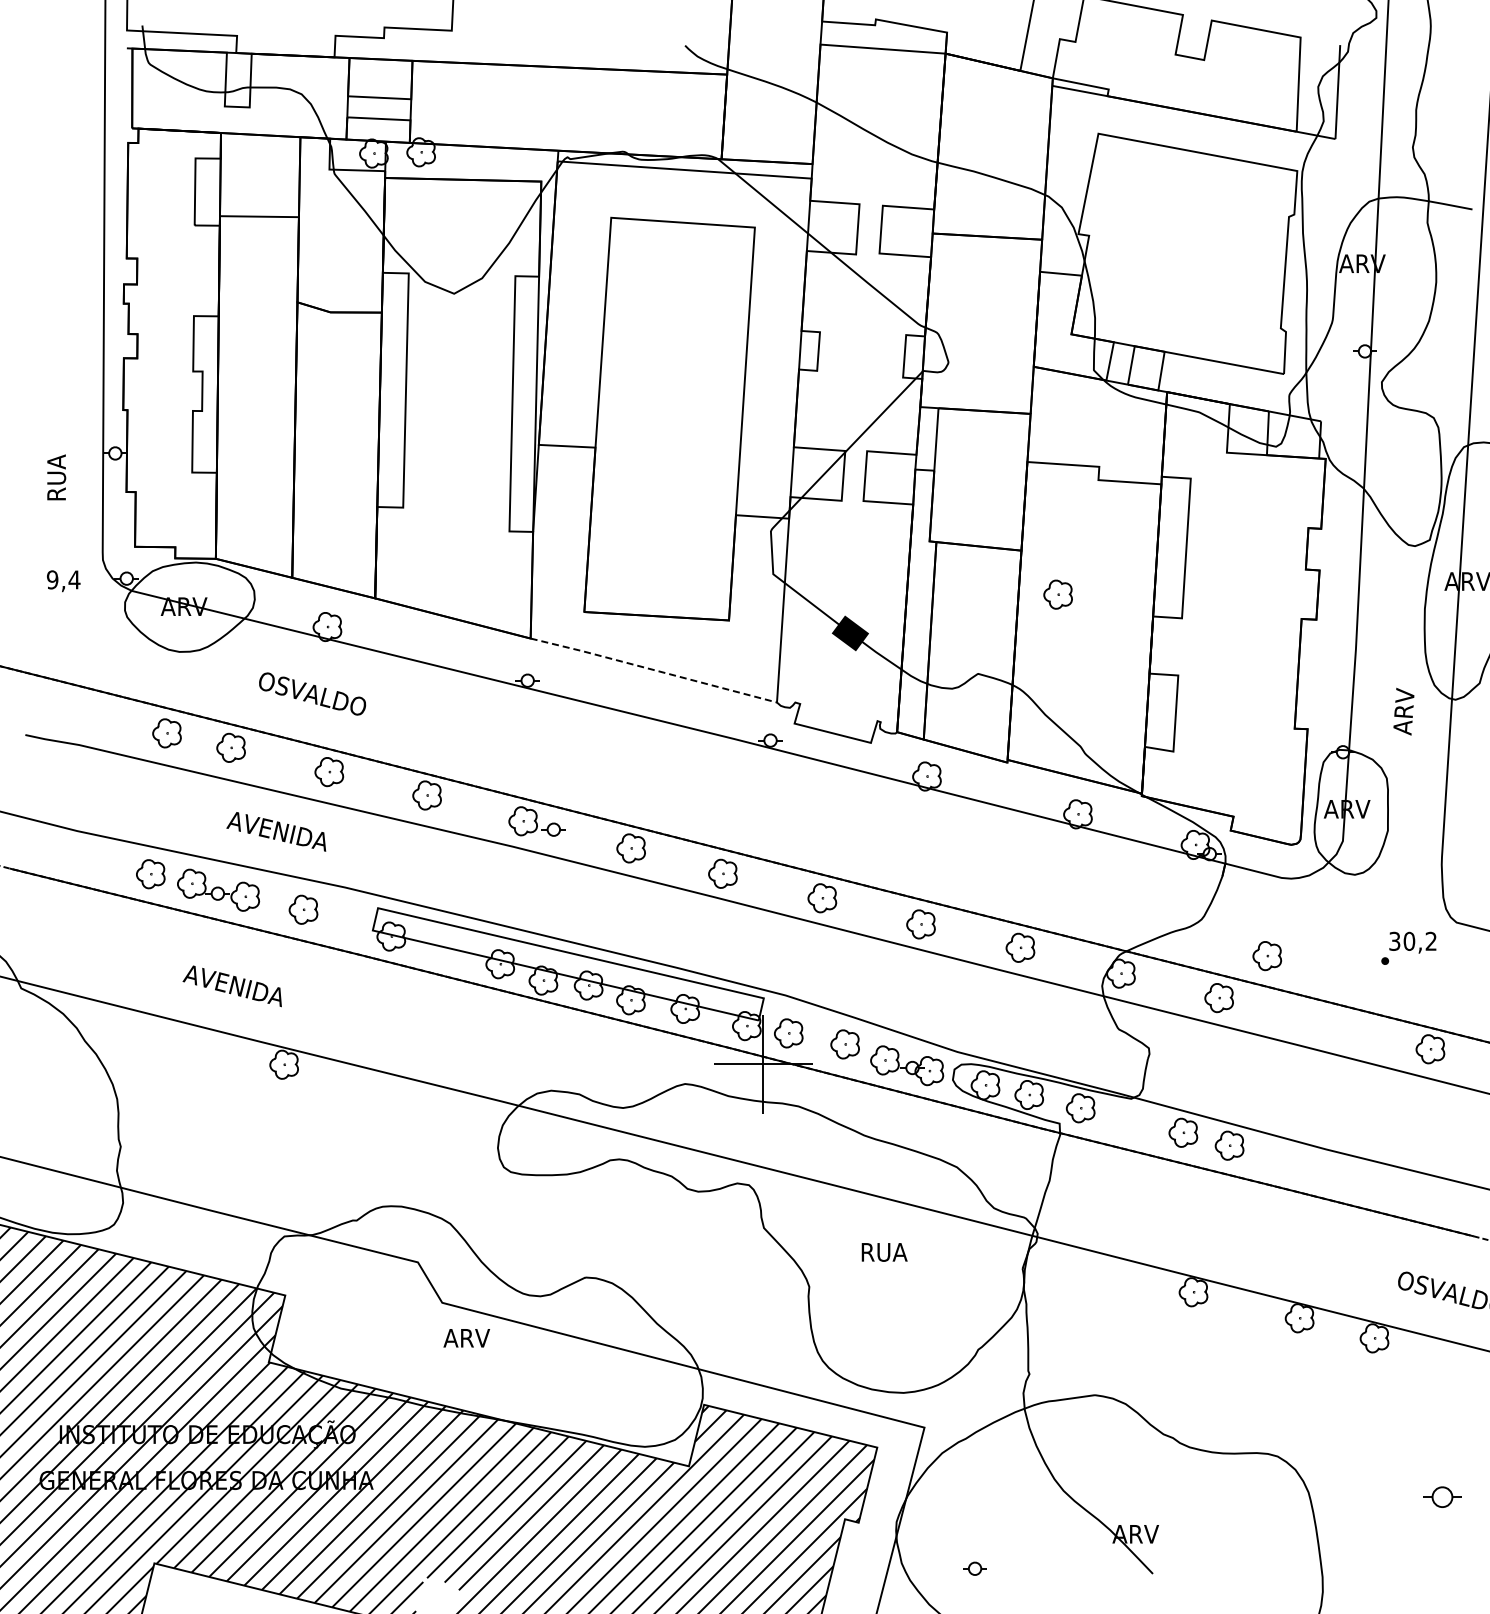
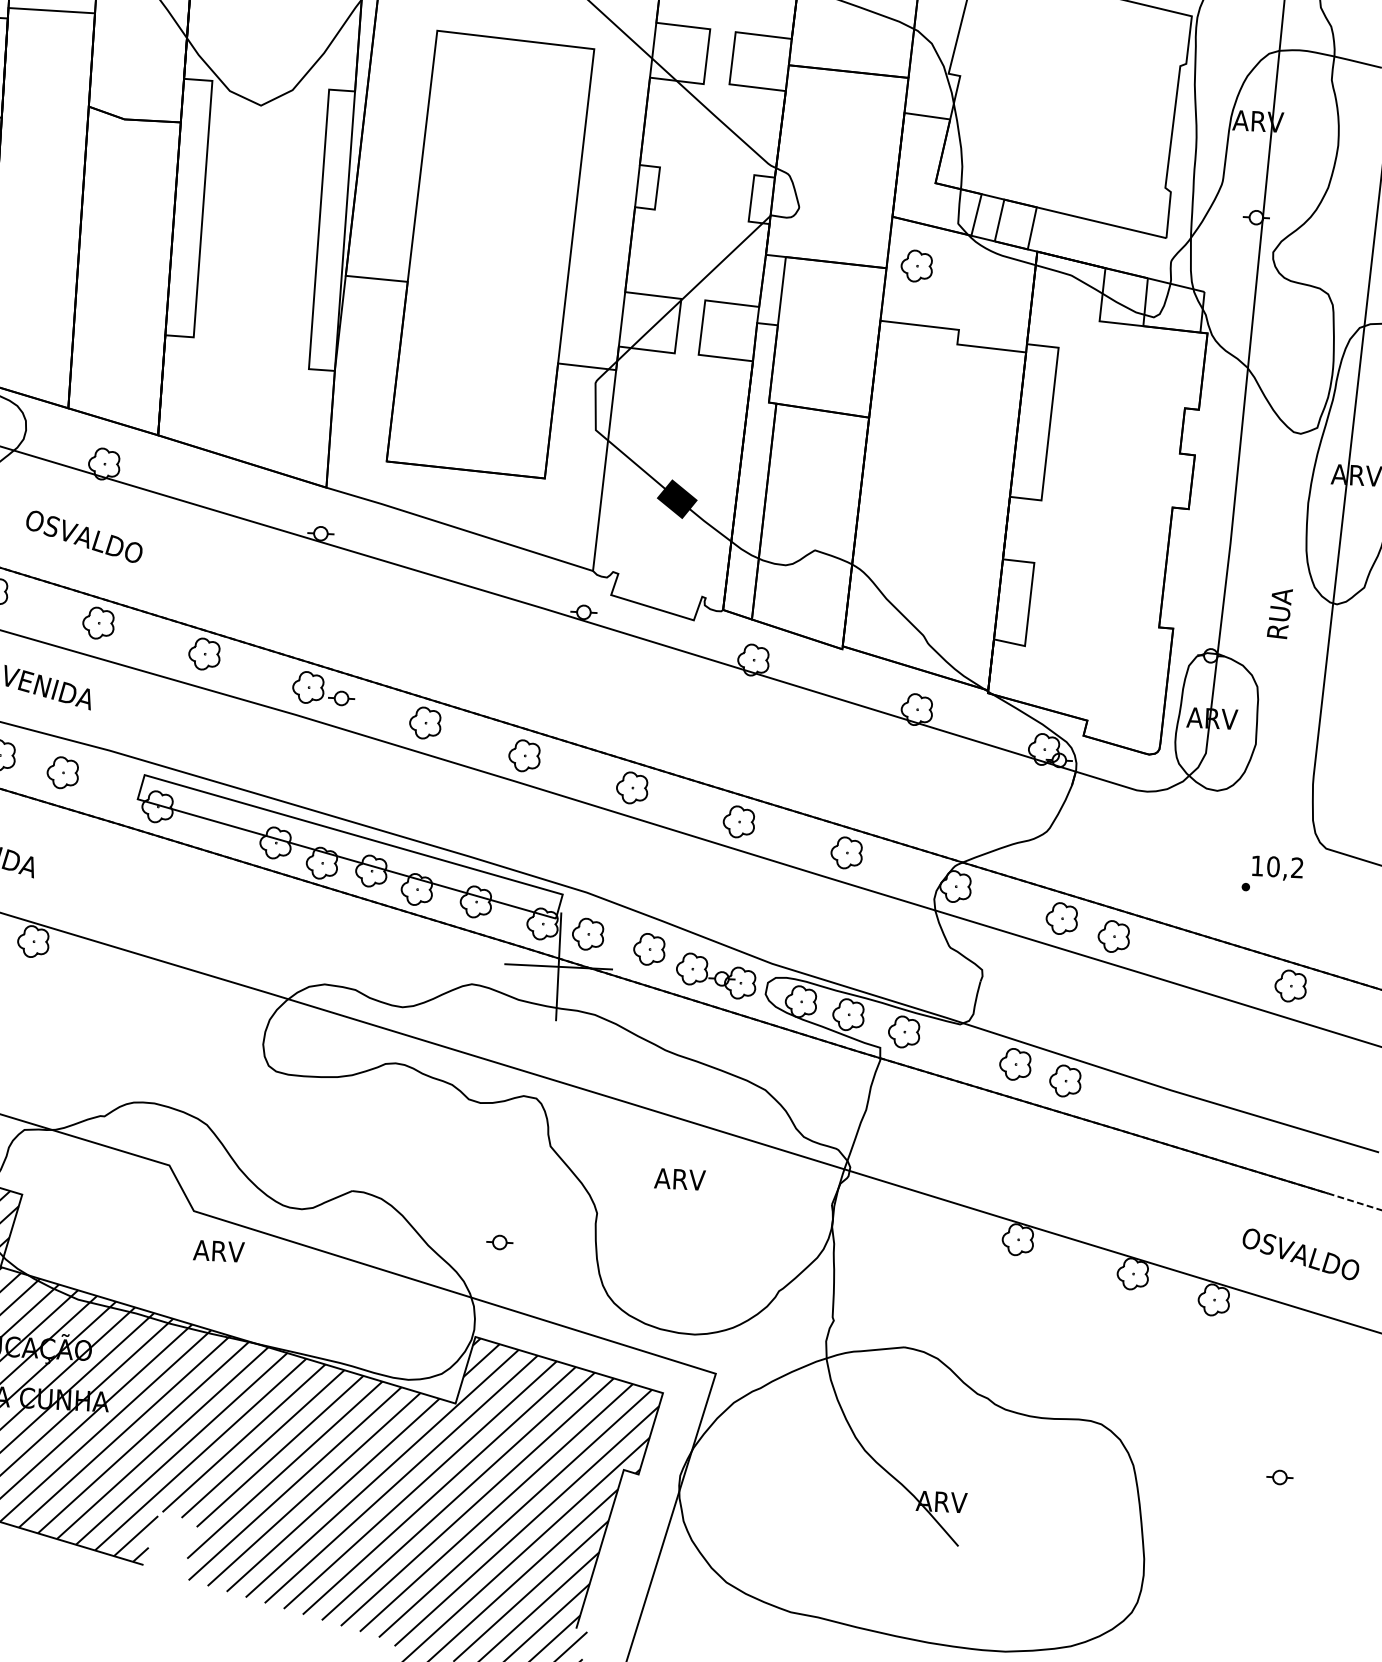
part: (1057, 594) -> (916, 265), moved
line: (653, 670) -> (459, 529), dashed -> solid
text: (1403, 711) -> (1279, 614), ARV -> RUA
text: (1394, 940) -> (1257, 864), 30,2 -> 10,2
part: (1267, 956) -> (1114, 937), moved
text: (883, 1252) -> (680, 1179), RUA -> ARV
part: (1442, 1496) -> (1279, 1477), size x0.62
part: (974, 1568) -> (499, 1242), moved

